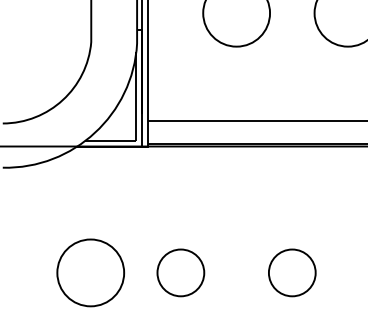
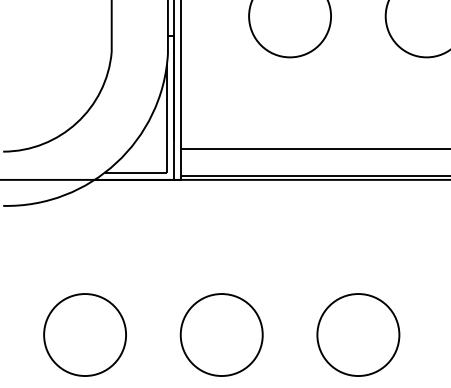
circle: (90, 272) -> (84, 334), moved
circle: (180, 272) -> (221, 334), size x1.43
circle: (292, 273) -> (358, 335), size x1.43

